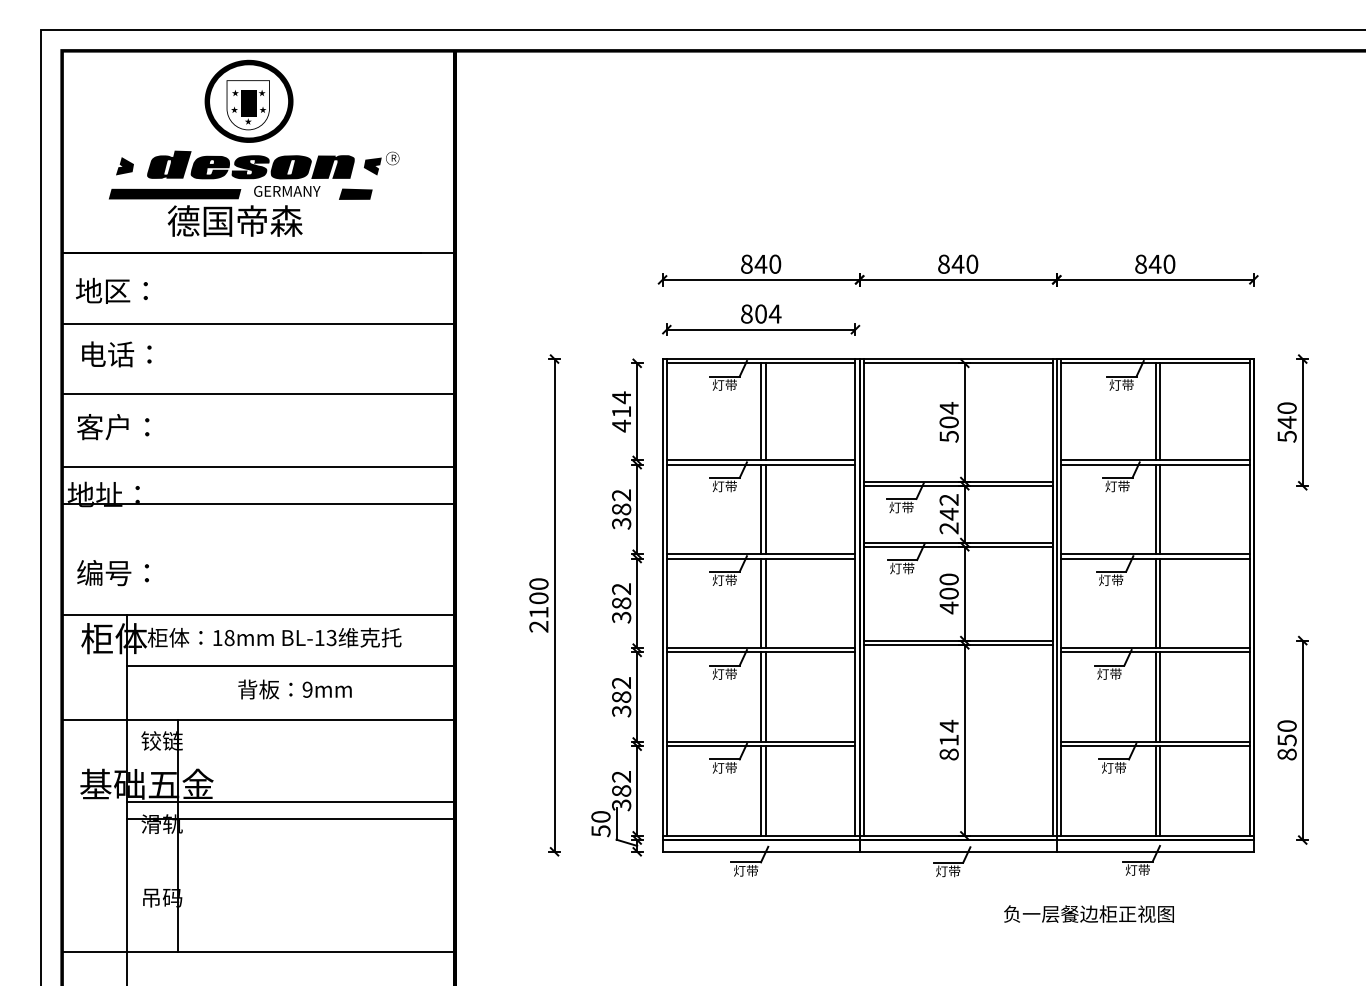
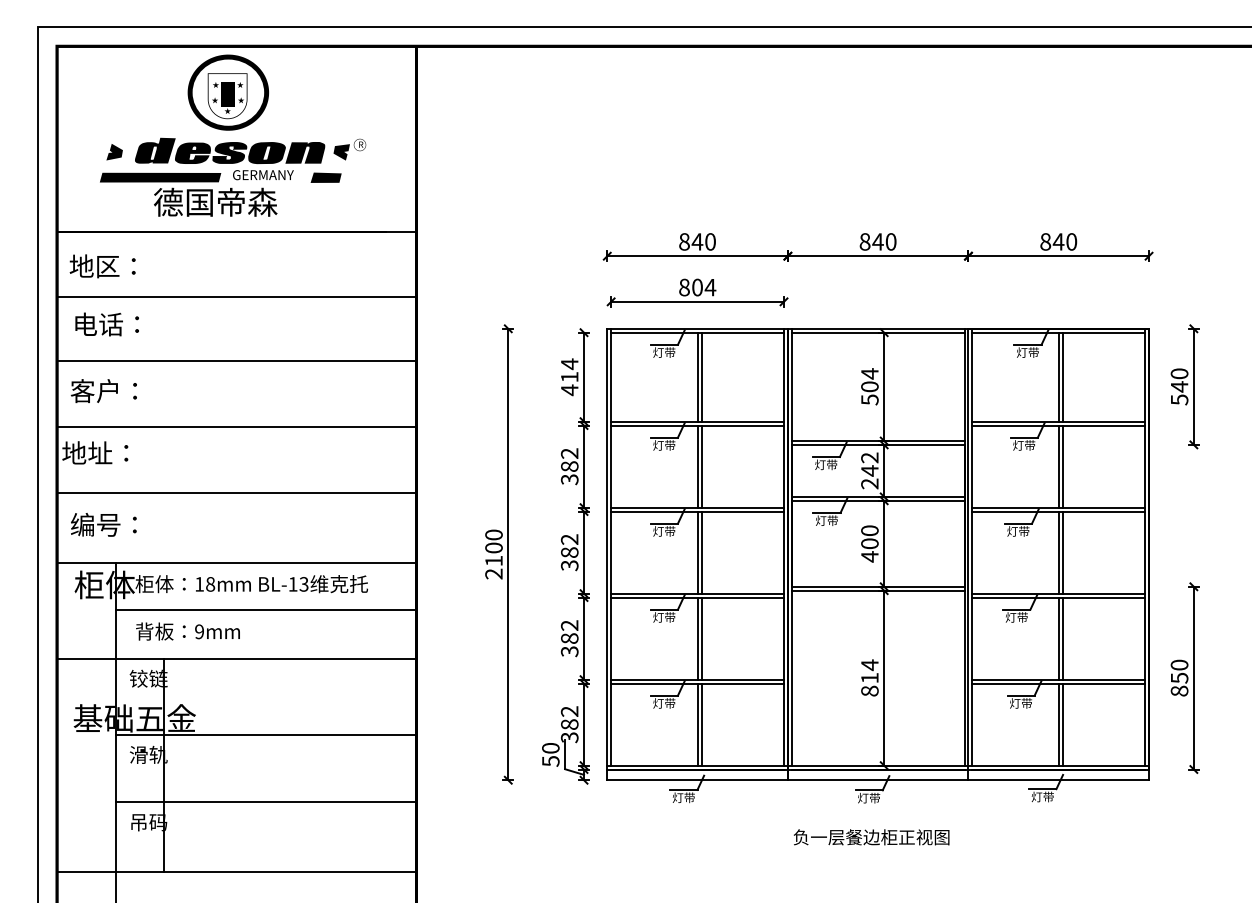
line: (258, 503) -> (237, 493), moved
text: (294, 689) -> (187, 631), moved
line: (290, 819) -> (266, 801), moved
text: (1088, 913) -> (871, 836), moved

